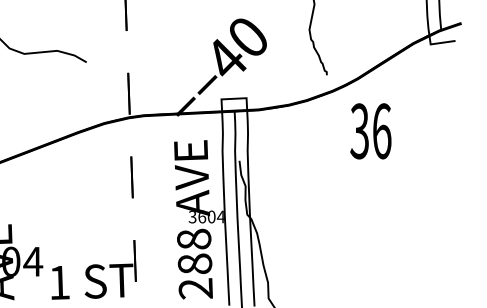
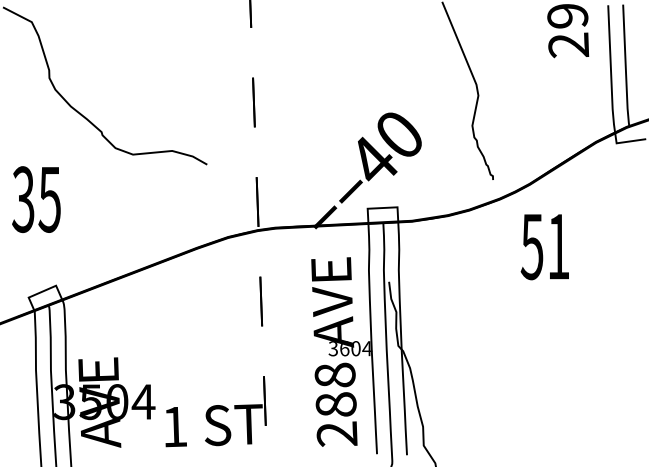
text: (370, 131) -> (545, 246), 36 -> 51

